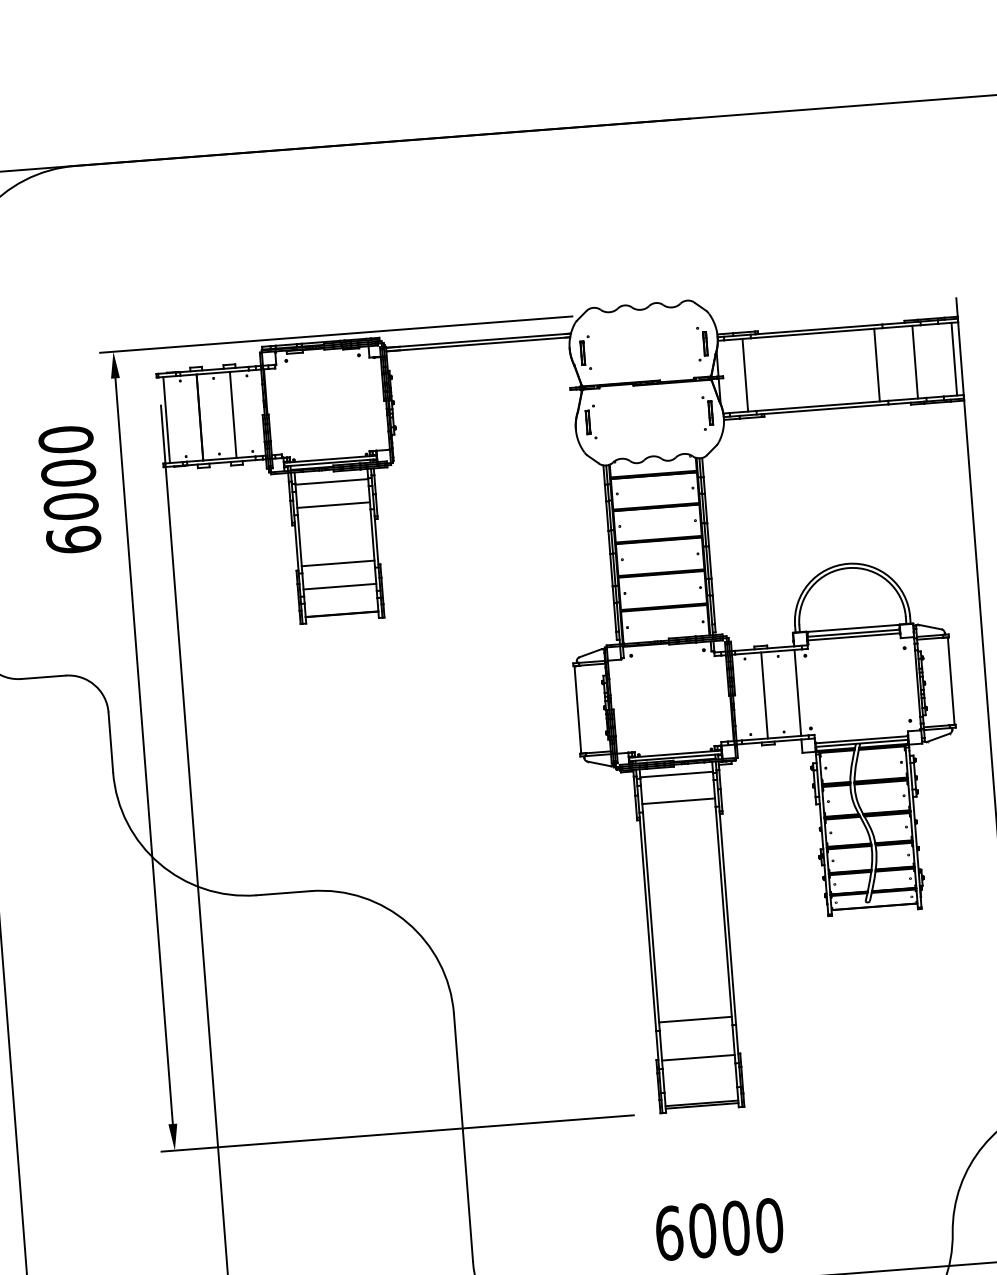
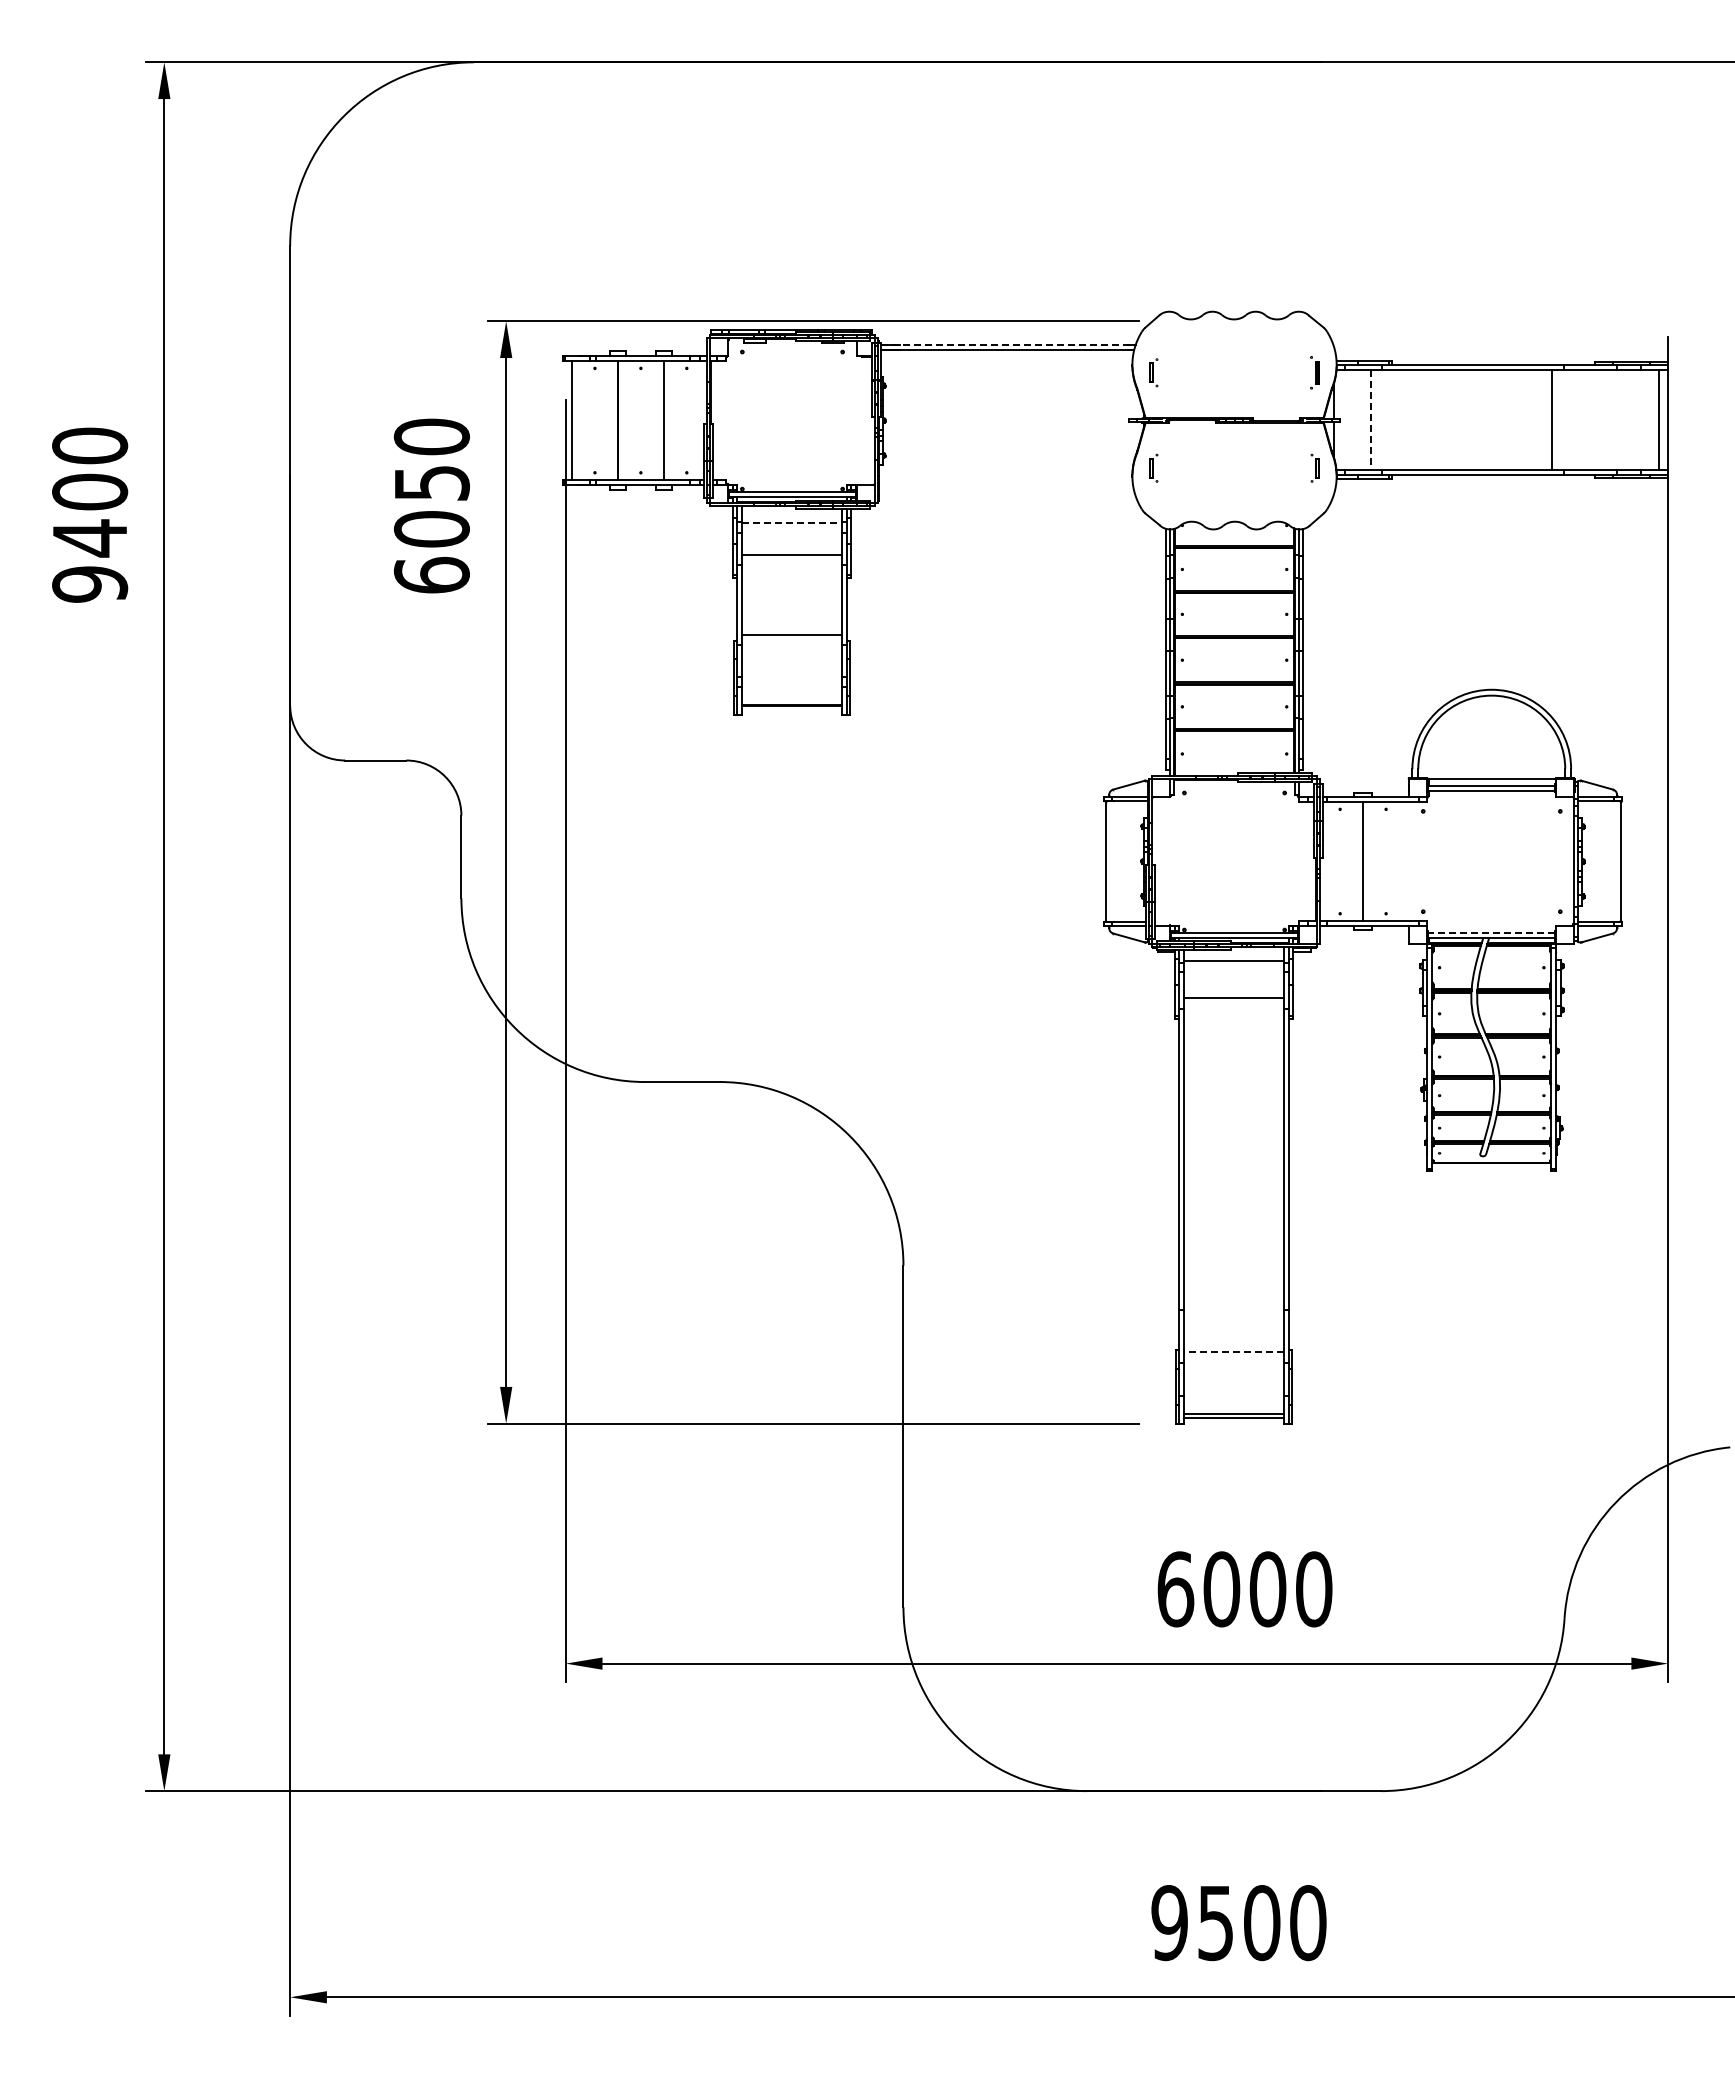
line: (478, 340) -> (1008, 344), solid -> dashed
part: (702, 343) -> (1314, 372), size x0.7
part: (585, 352) -> (1153, 372), size x0.6
line: (914, 362) -> (1604, 420), removed
line: (745, 375) -> (1370, 420), solid -> dashed
part: (707, 412) -> (1314, 467), size x0.6
part: (590, 421) -> (1153, 467), size x0.6
text: (68, 472) -> (431, 482), 6000 -> 6050
line: (332, 481) -> (792, 522), solid -> dashed
line: (339, 586) -> (791, 667), removed
line: (798, 692) -> (1409, 861), removed
line: (861, 739) -> (1491, 932), solid -> dashed
line: (695, 1019) -> (1234, 1298), removed
line: (697, 1057) -> (1233, 1351), solid -> dashed

